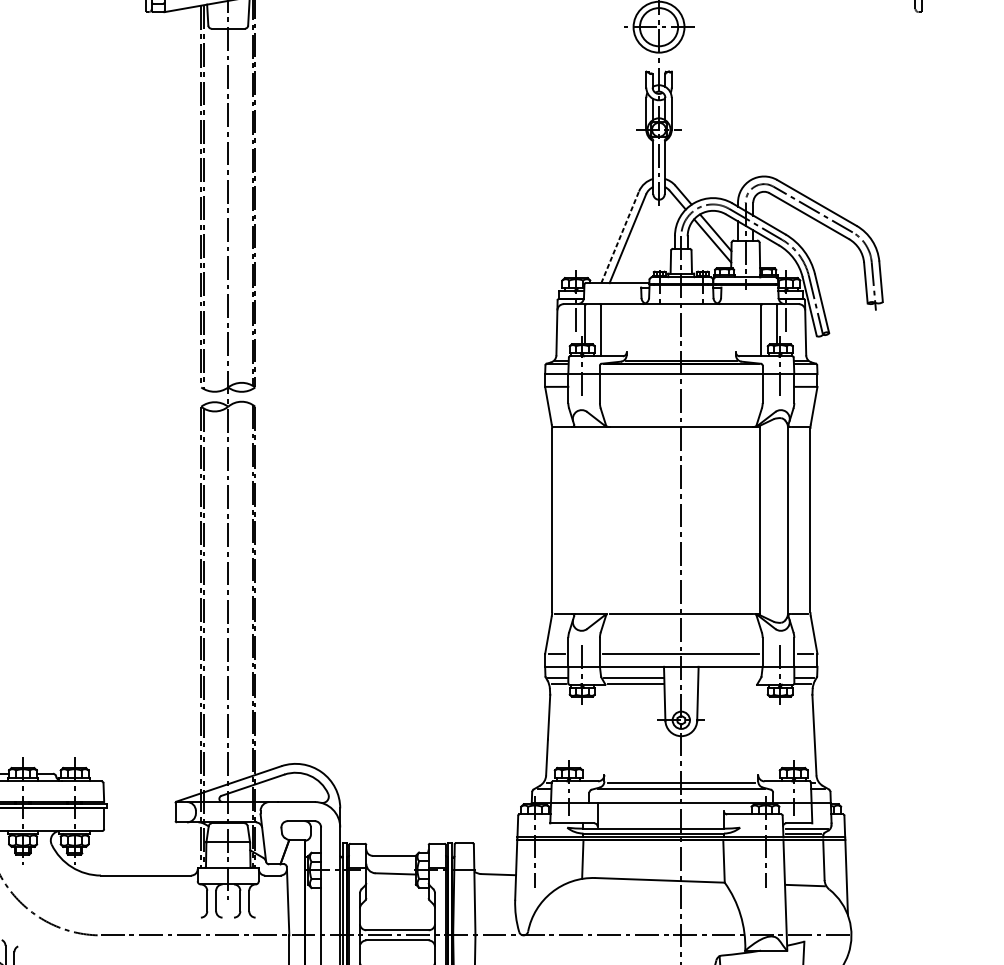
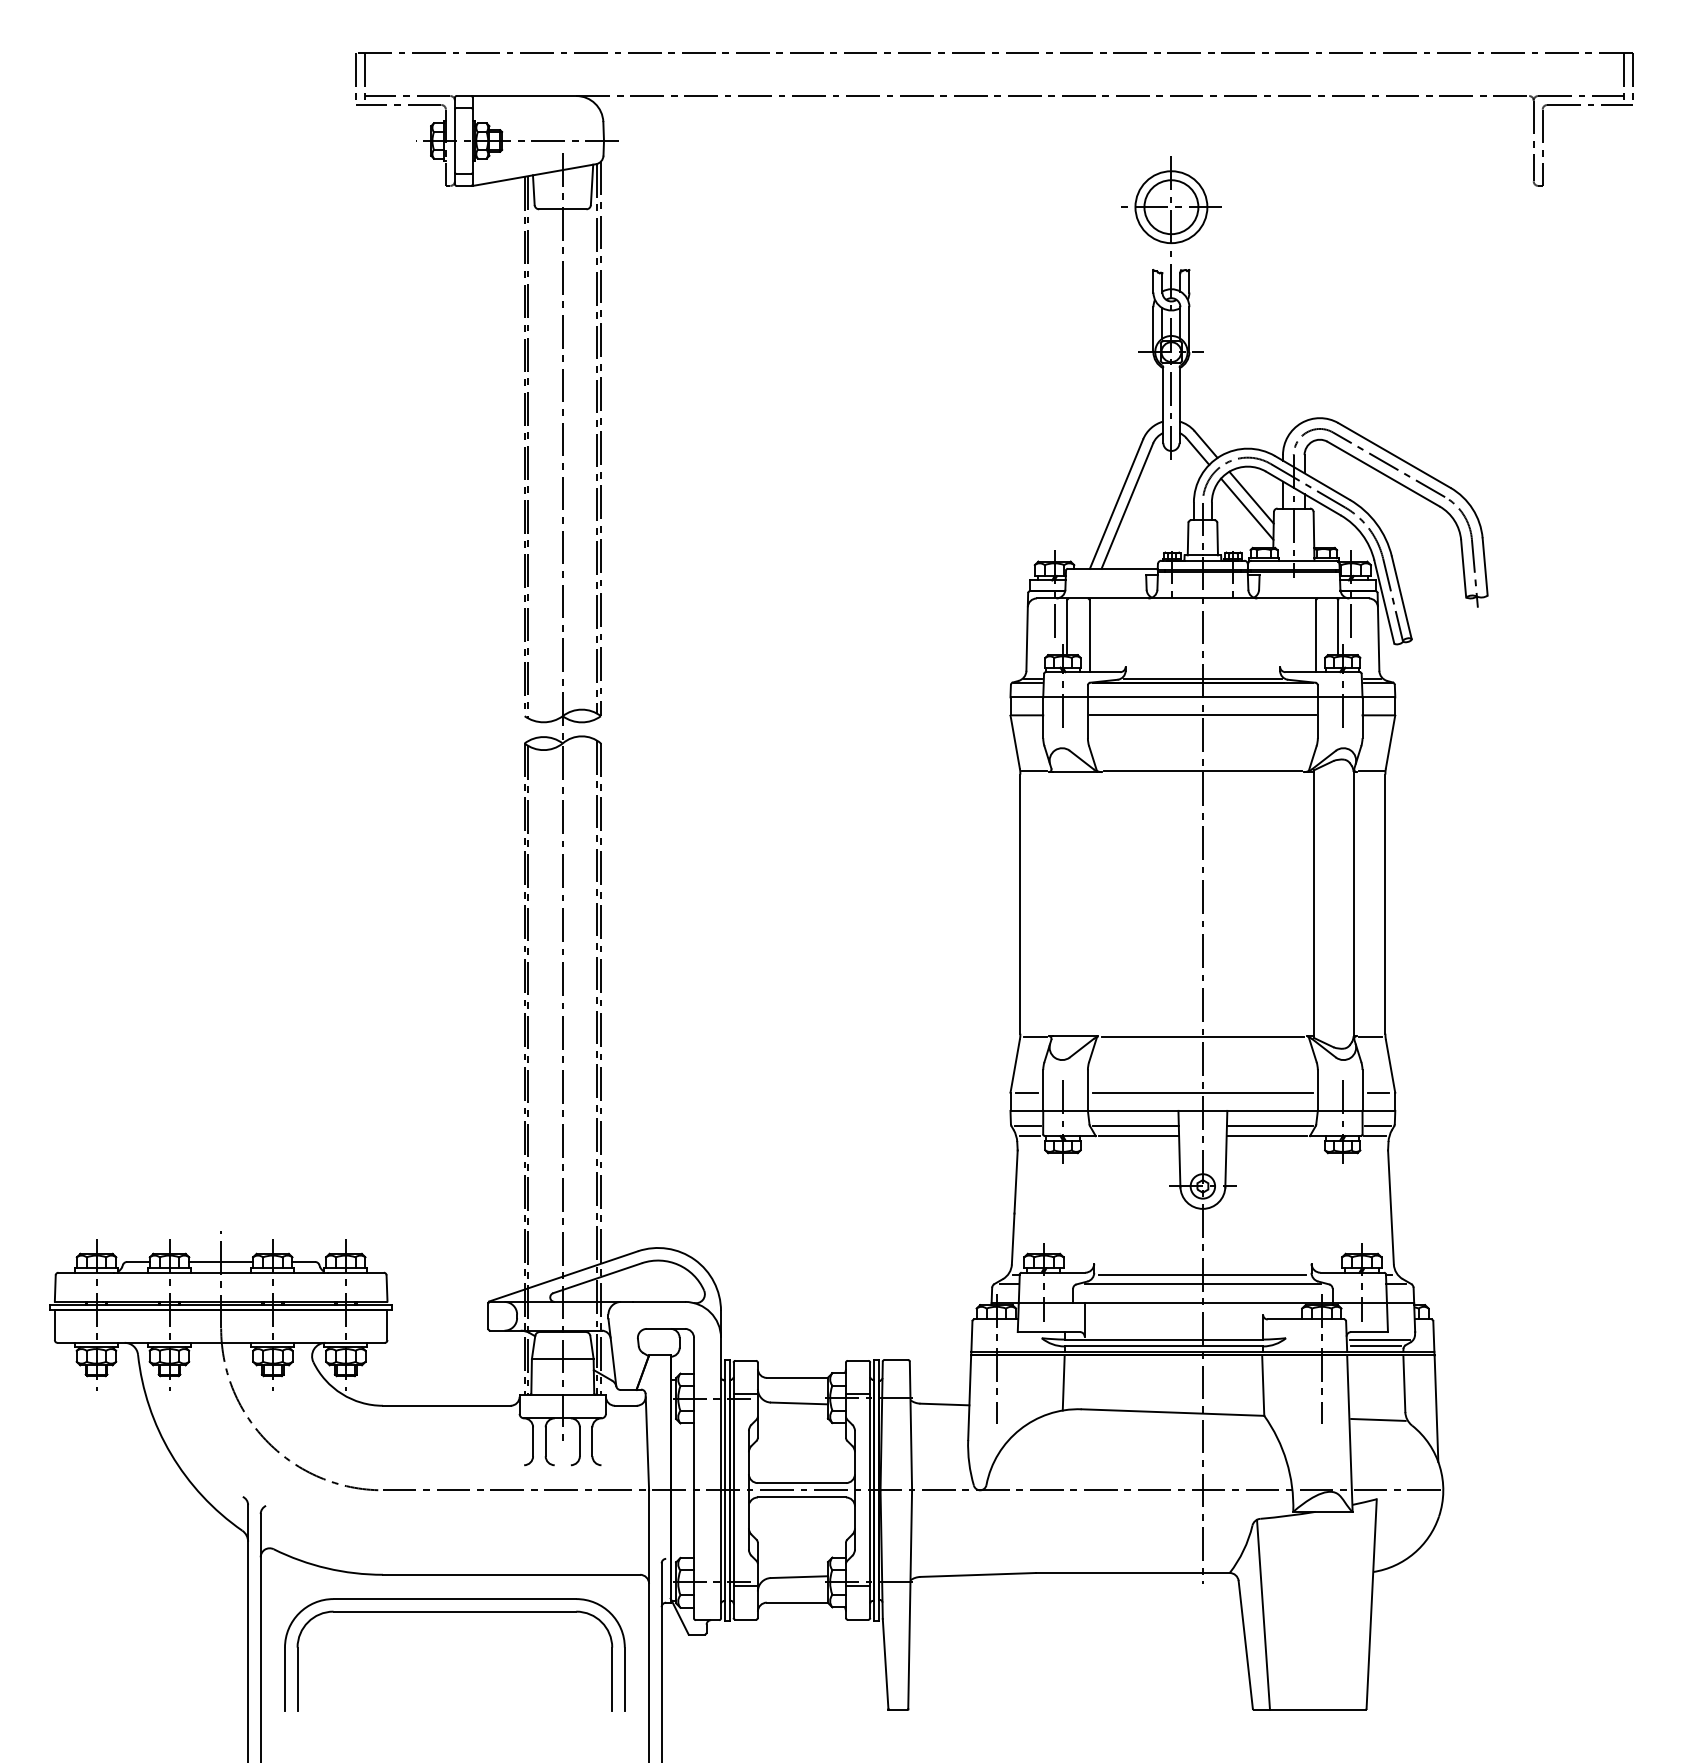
line: (620, 237) -> (1116, 504), dashed -> solid
line: (681, 386) -> (1202, 715), added
line: (728, 677) -> (1269, 1126), added
line: (726, 684) -> (1266, 1135), added

